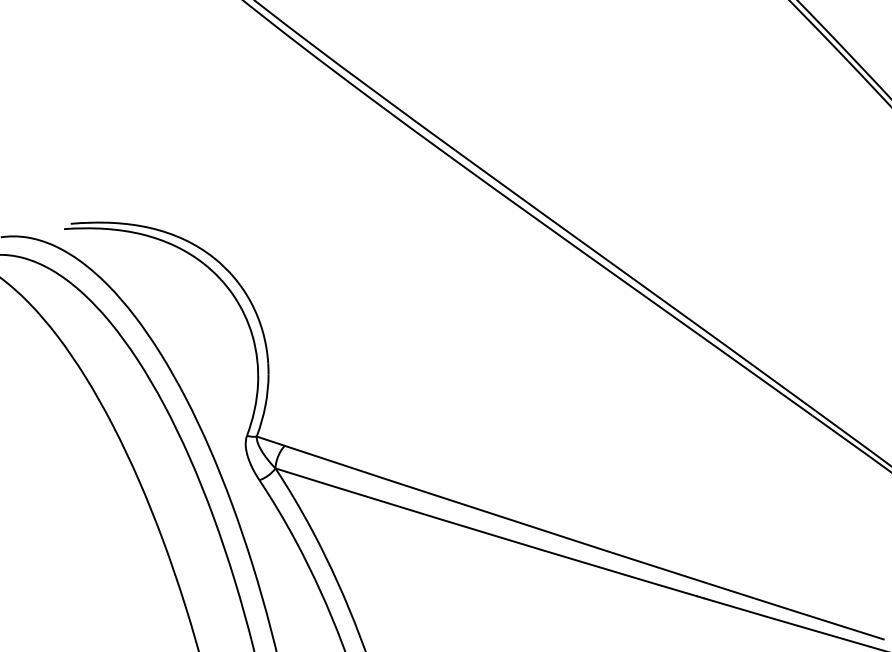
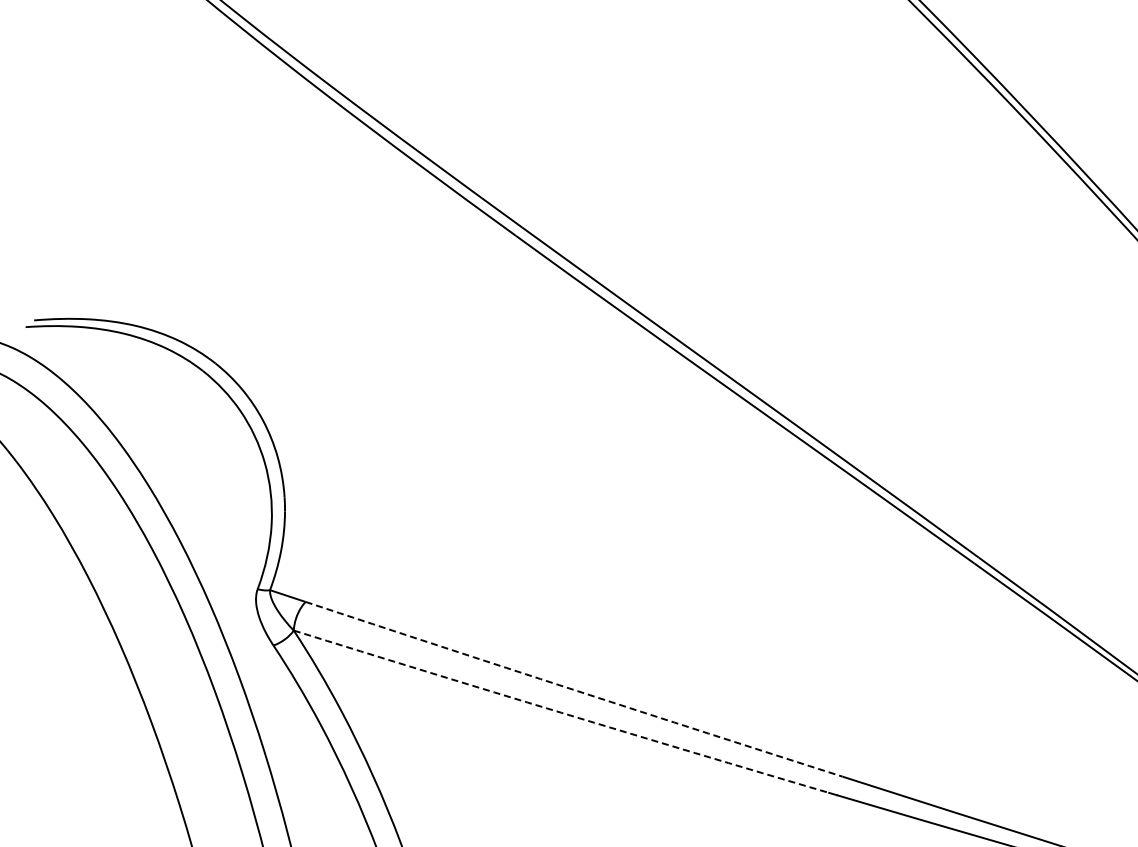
arc: (496, 514) -> (573, 689), solid -> dashed
arc: (486, 533) -> (561, 712), solid -> dashed

